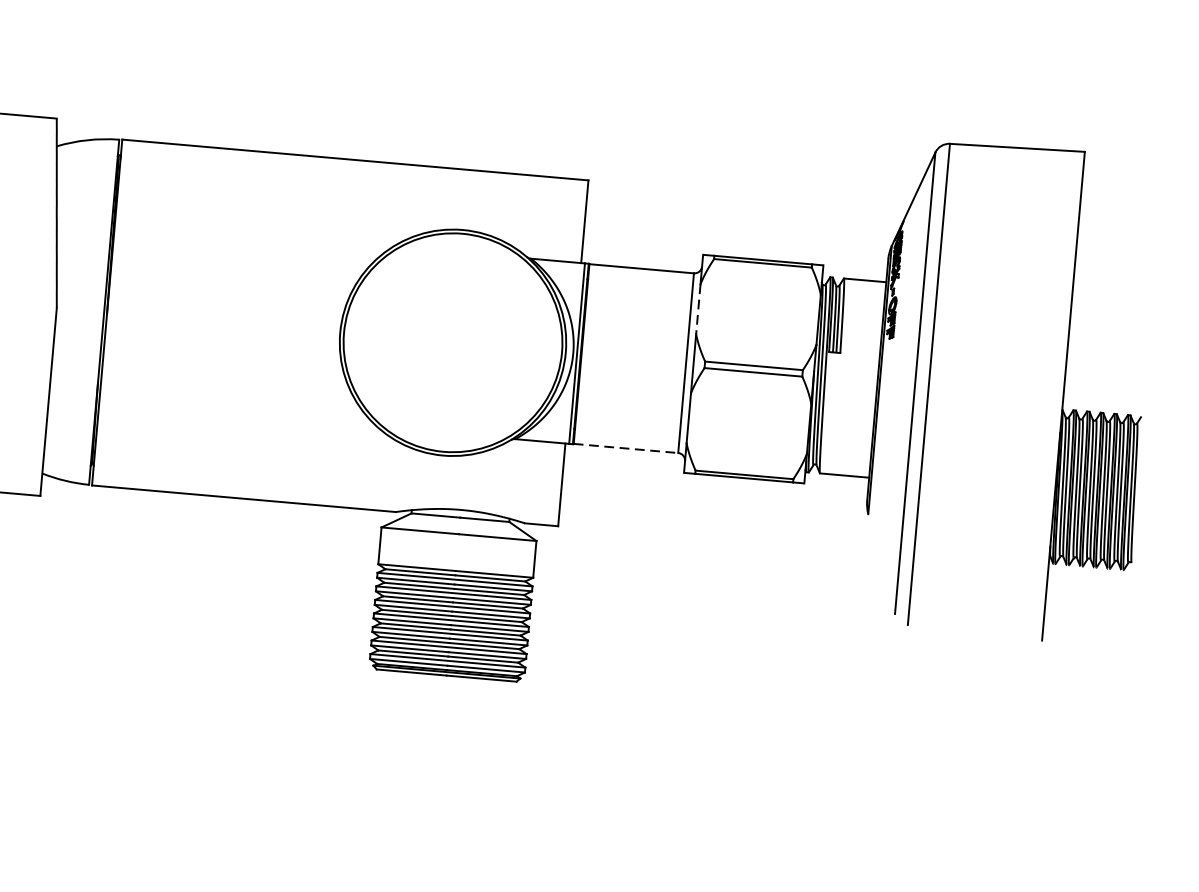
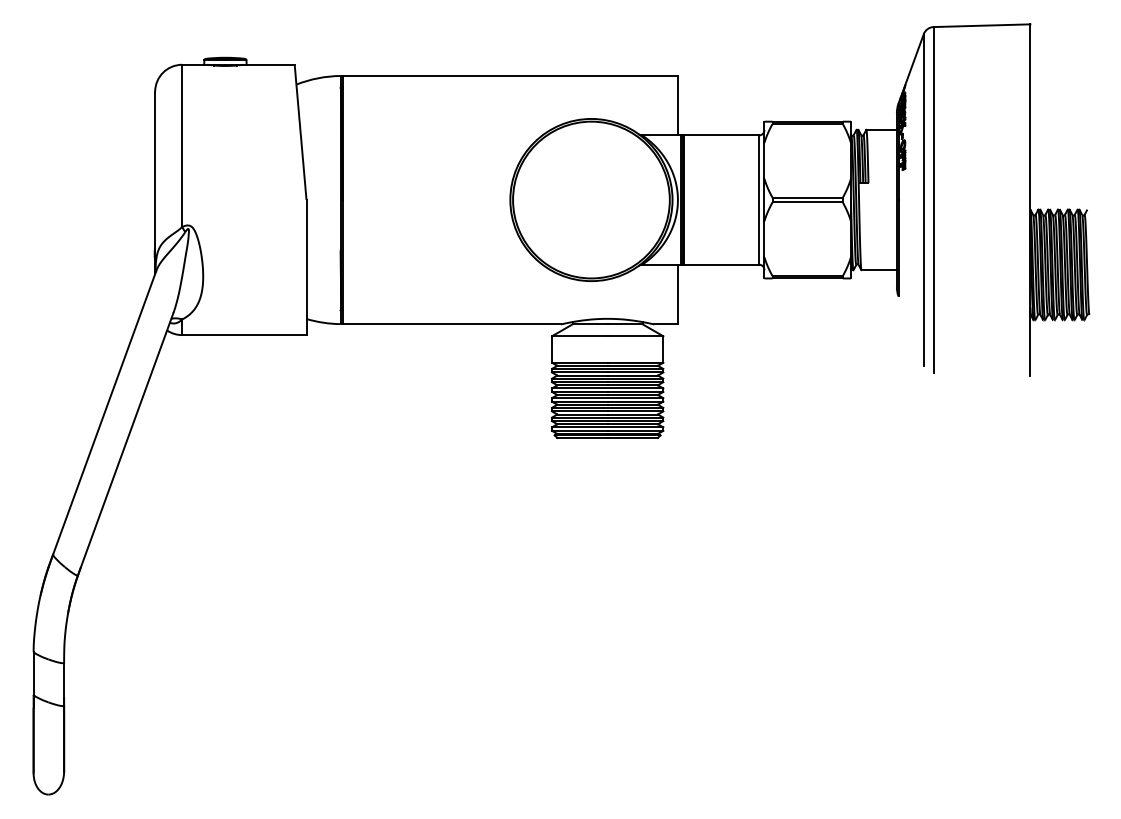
line: (698, 308) -> (764, 160), dashed -> solid
line: (626, 448) -> (721, 264), dashed -> solid

